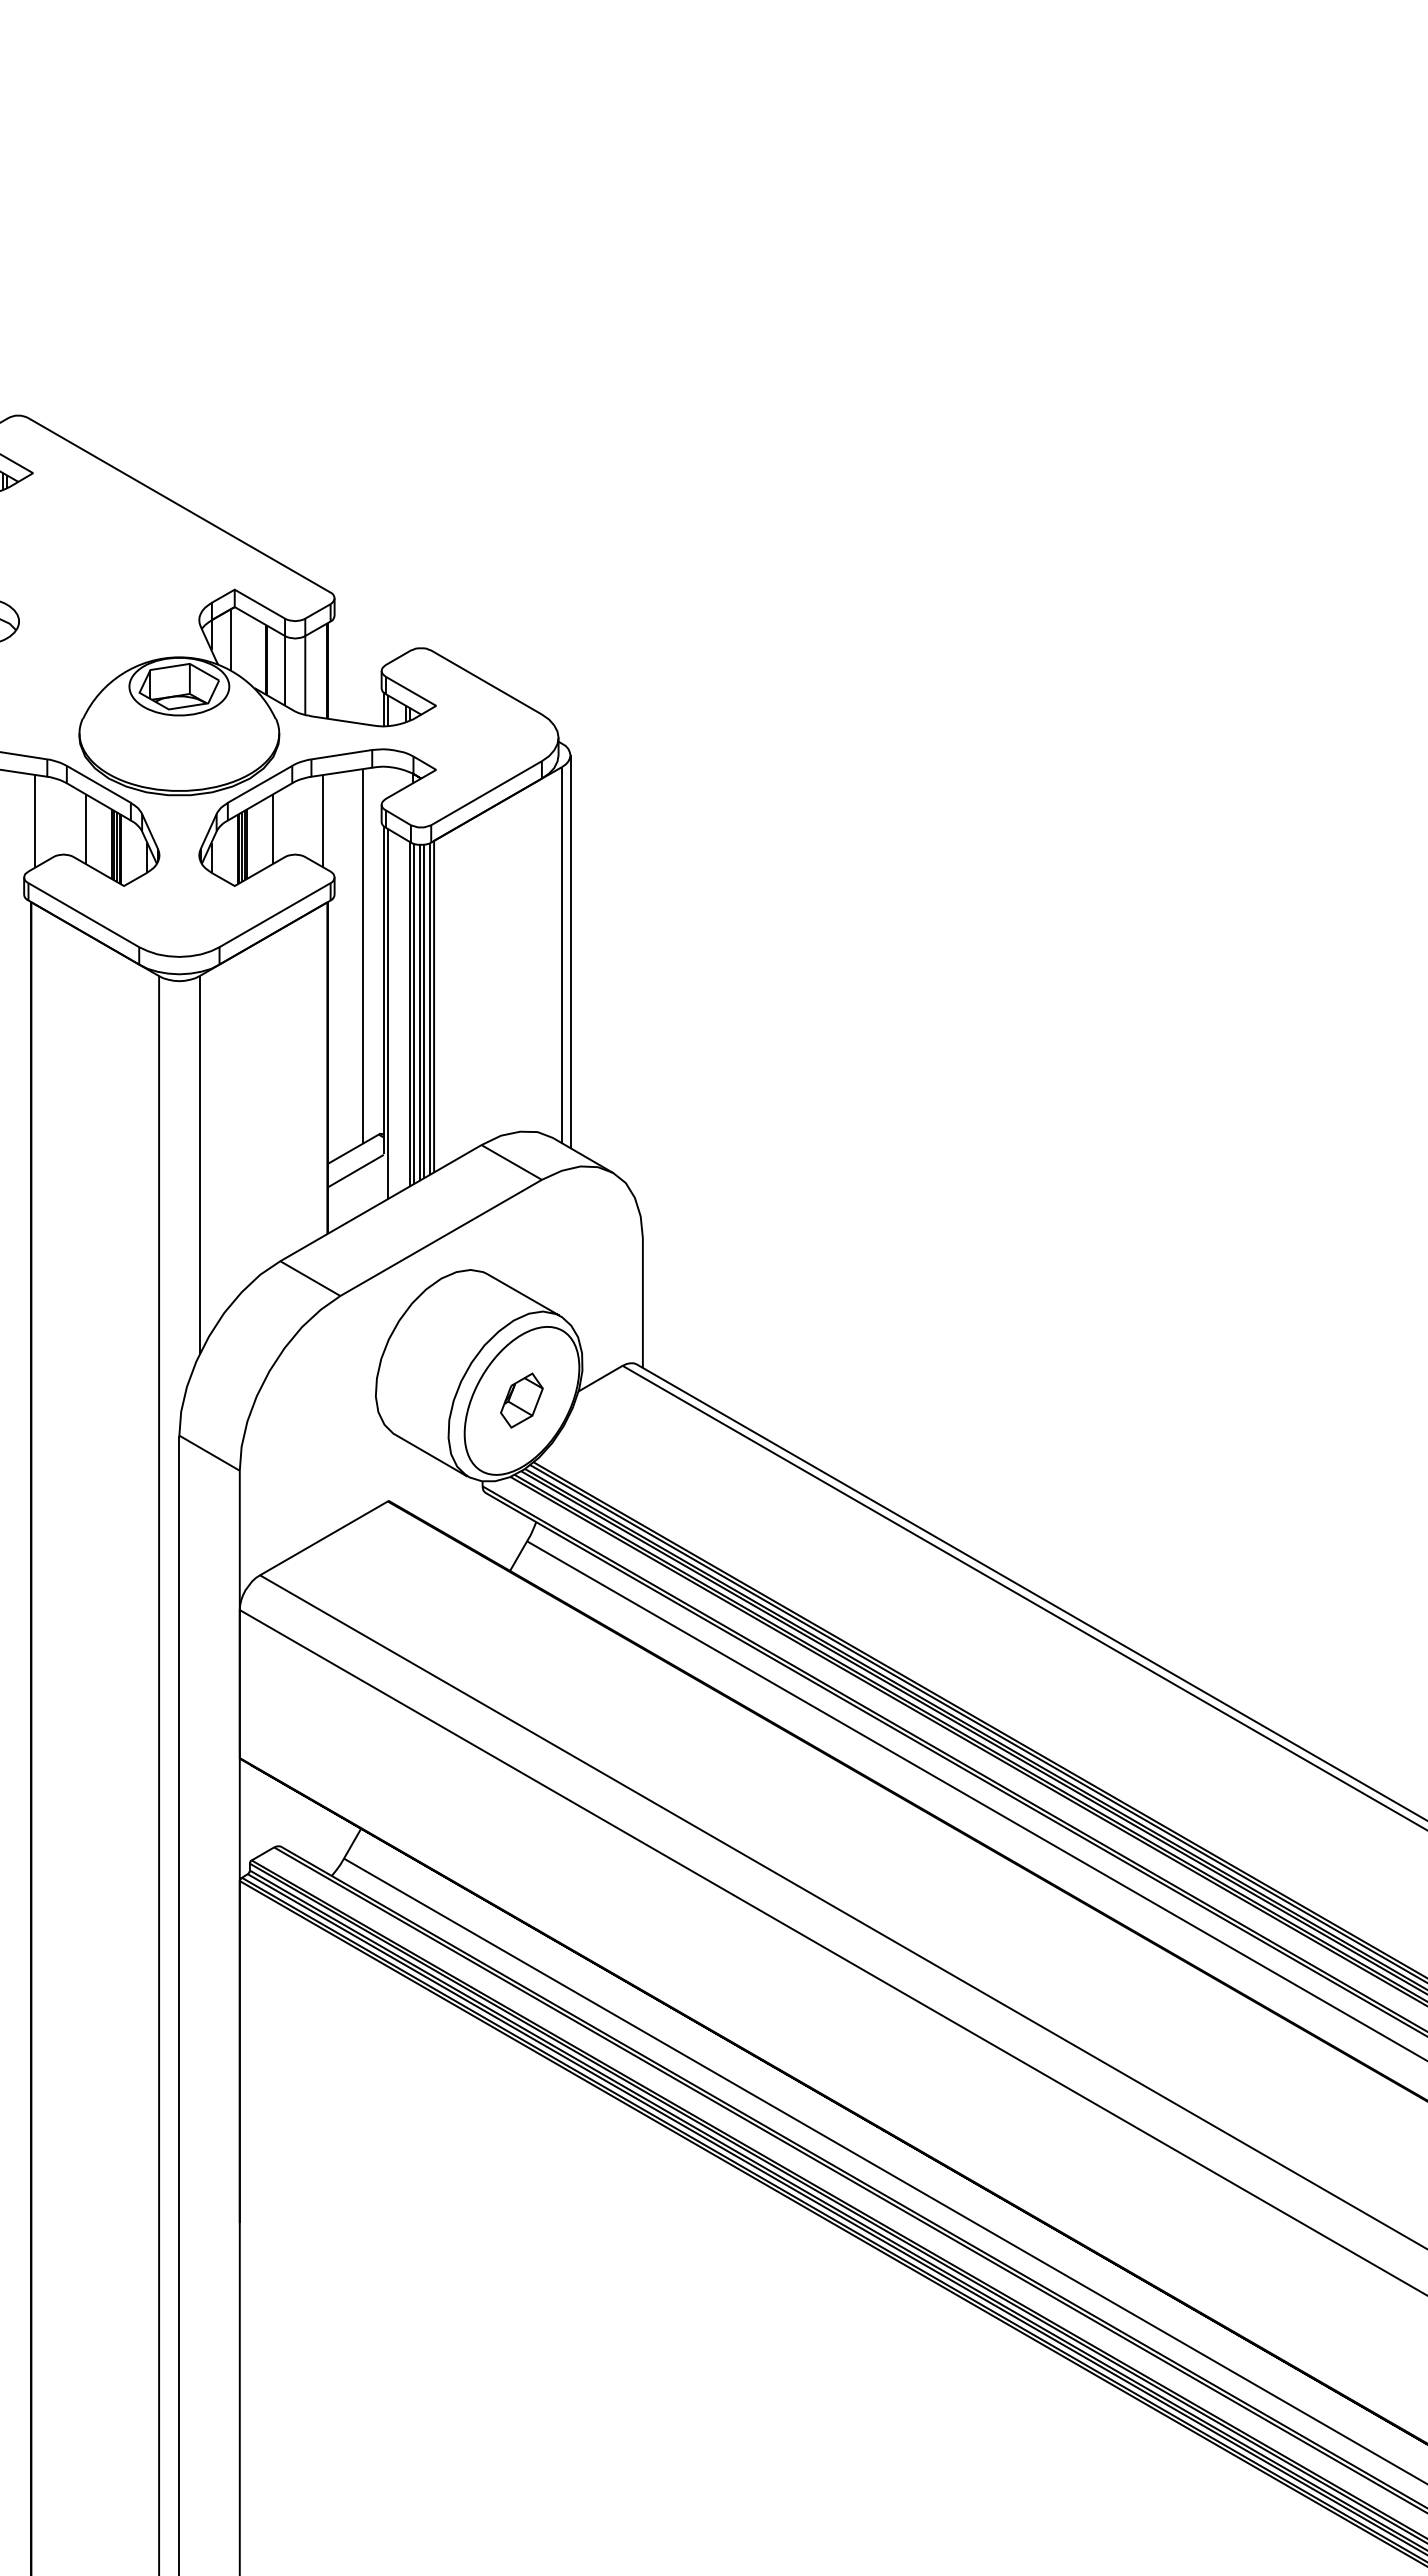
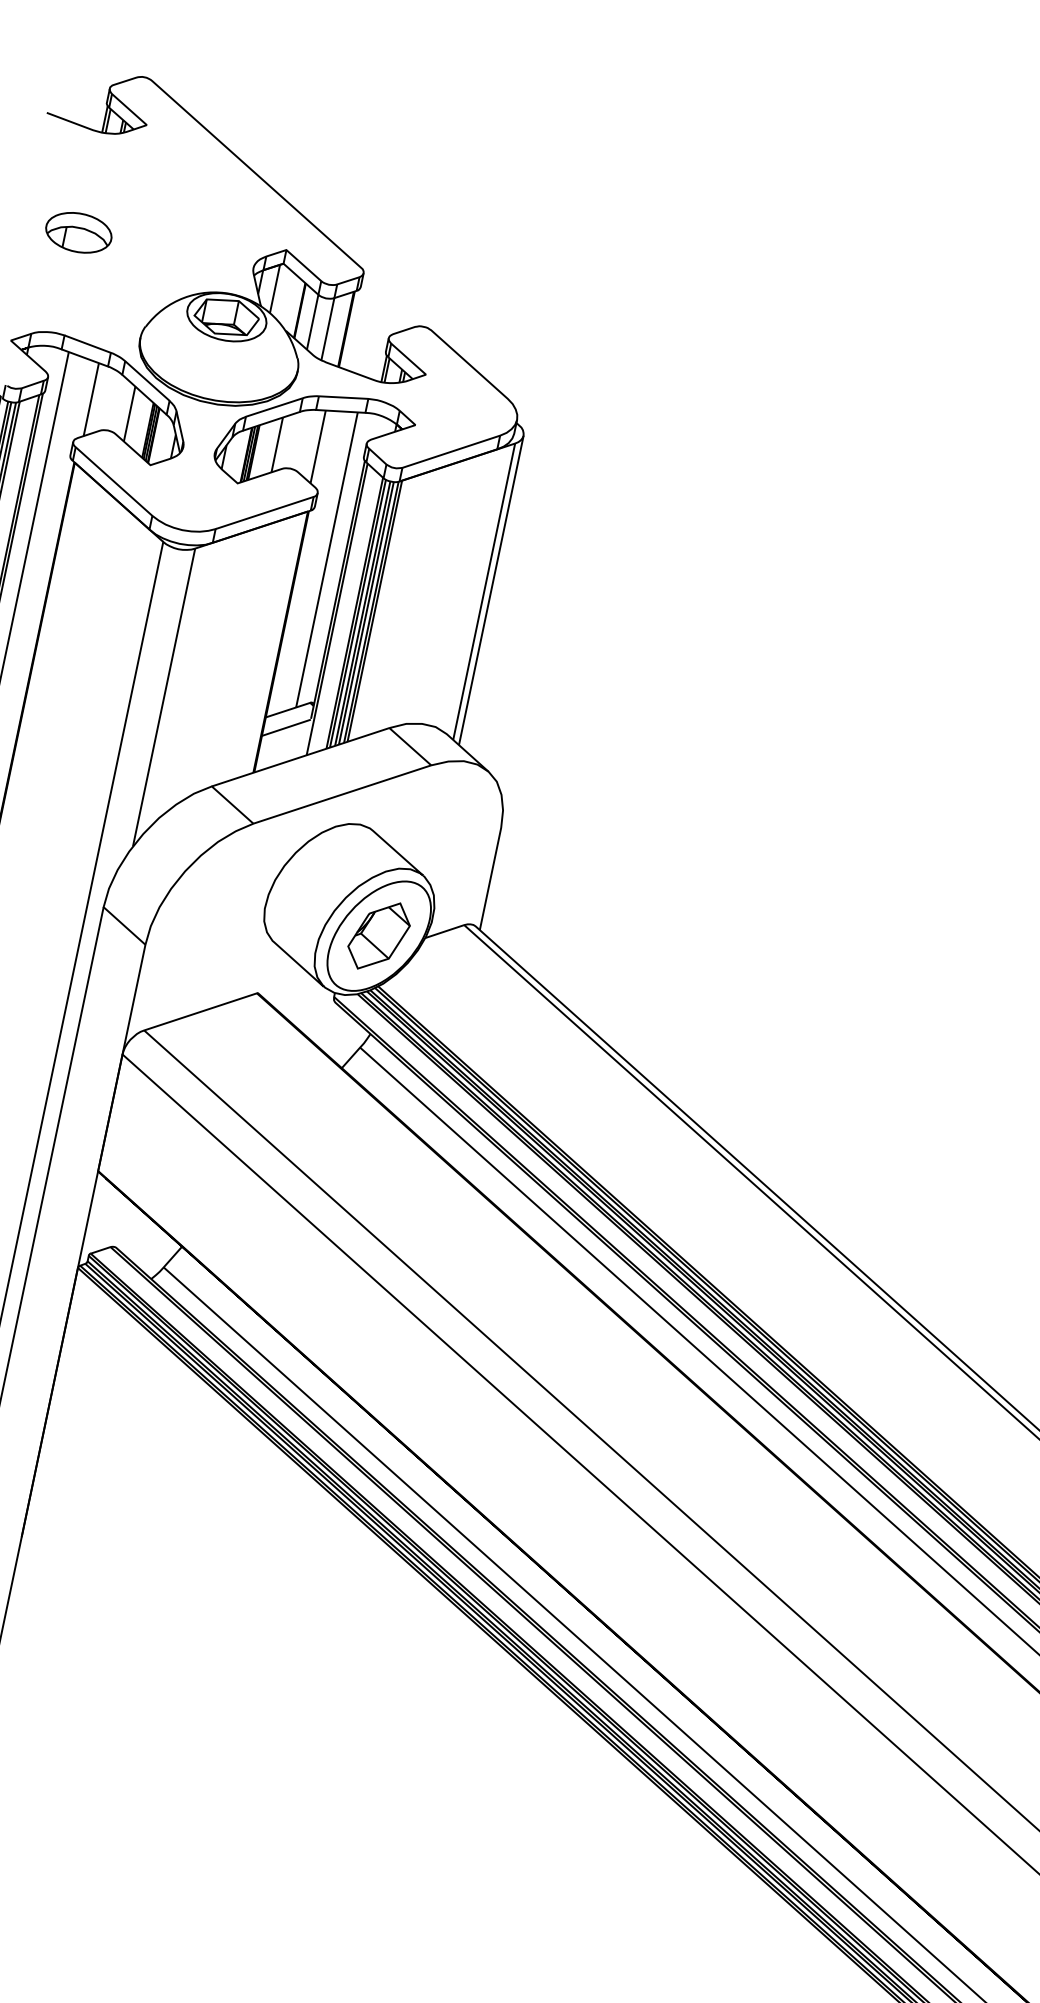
part: (521, 1400) -> (378, 935), size x1.67

